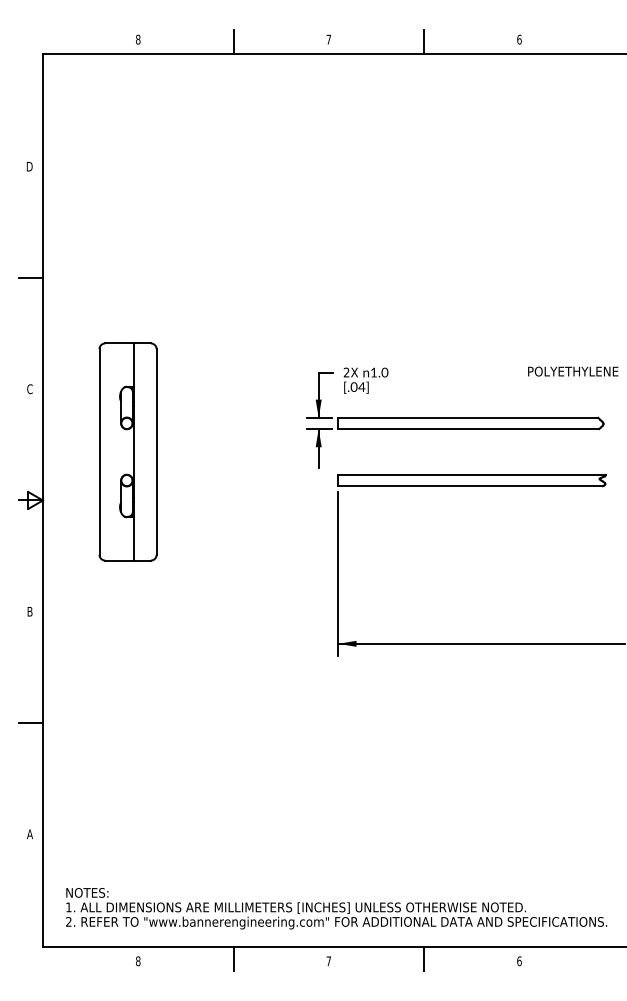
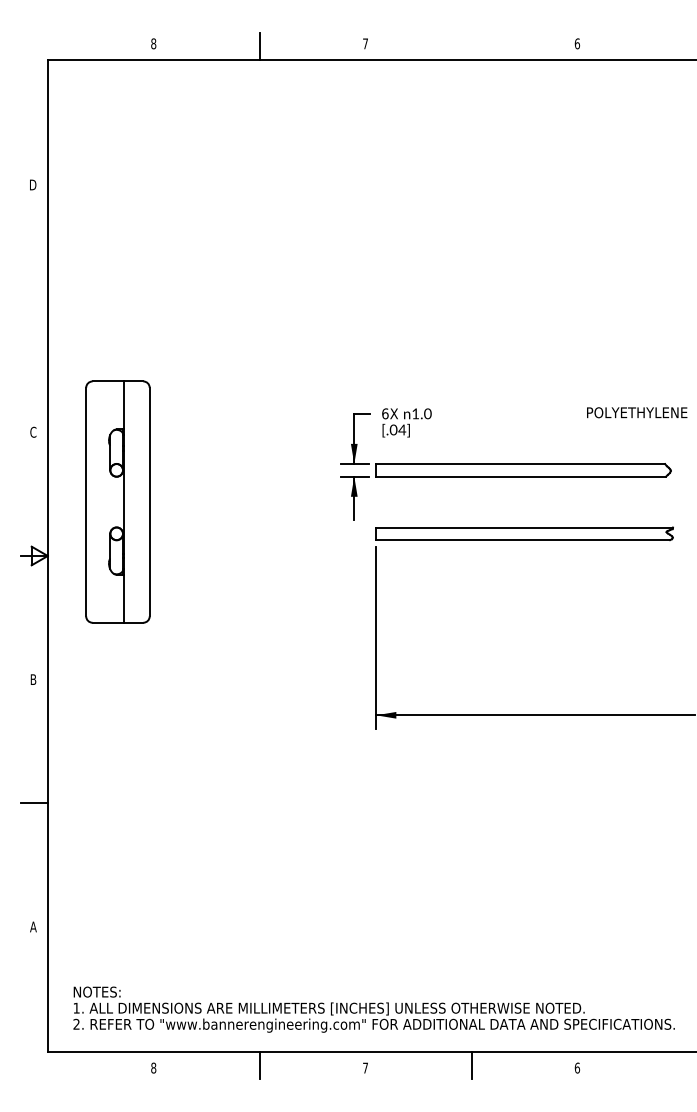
line: (424, 42) -> (471, 46), removed
line: (30, 277) -> (33, 308), removed
text: (346, 372) -> (385, 413), 2X -> 6X
part: (127, 451) -> (117, 501), moved

